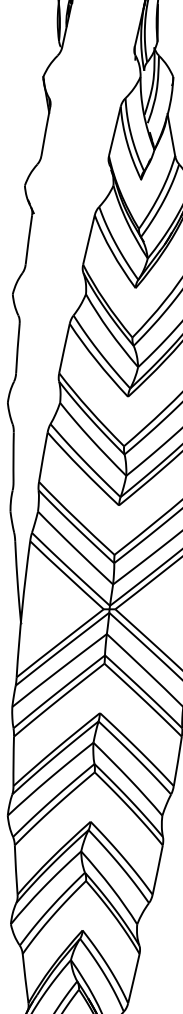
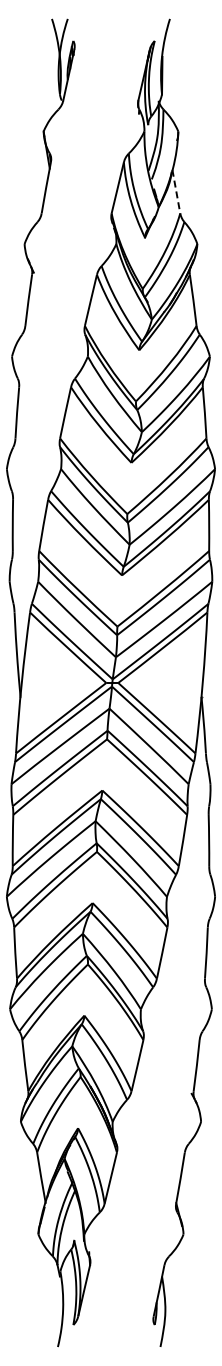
line: (171, 135) -> (176, 192), solid -> dashed

